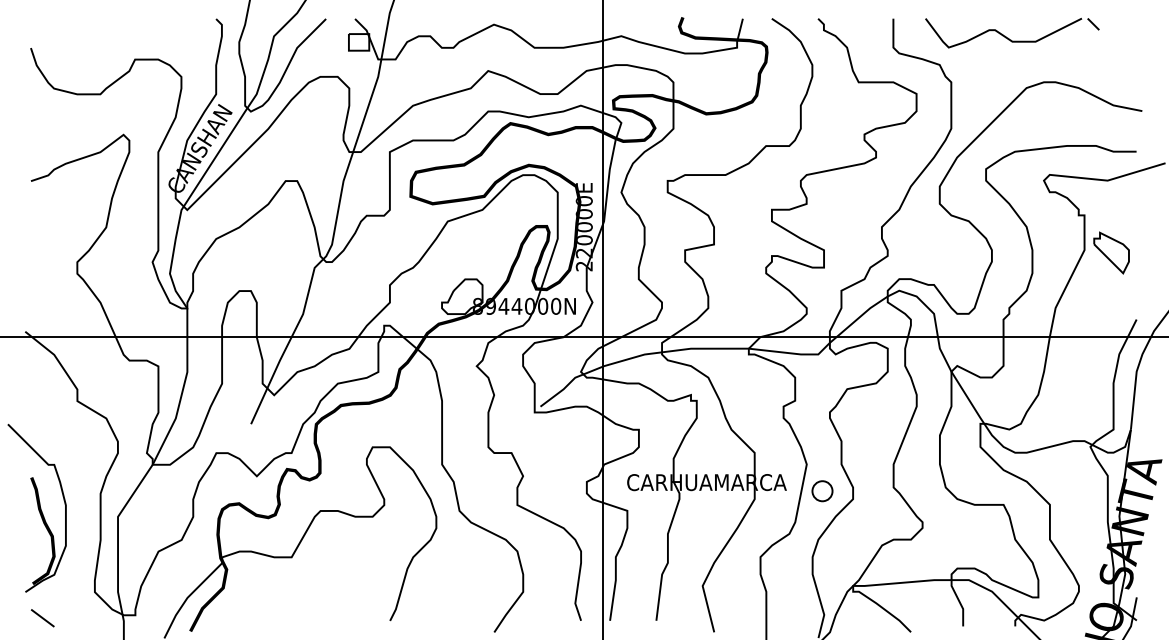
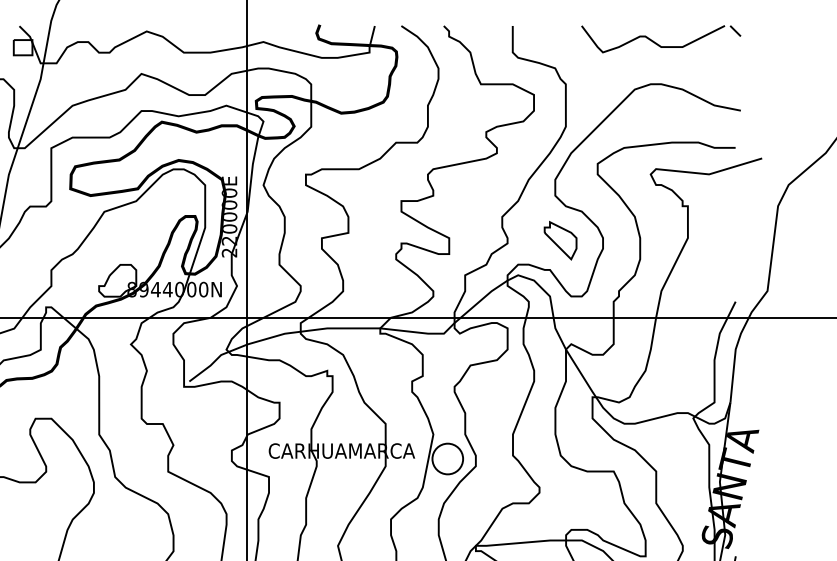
part: (1012, 33) -> (661, 39), moved
part: (1111, 252) -> (560, 240), moved
circle: (822, 490) -> (447, 458), size x1.67

